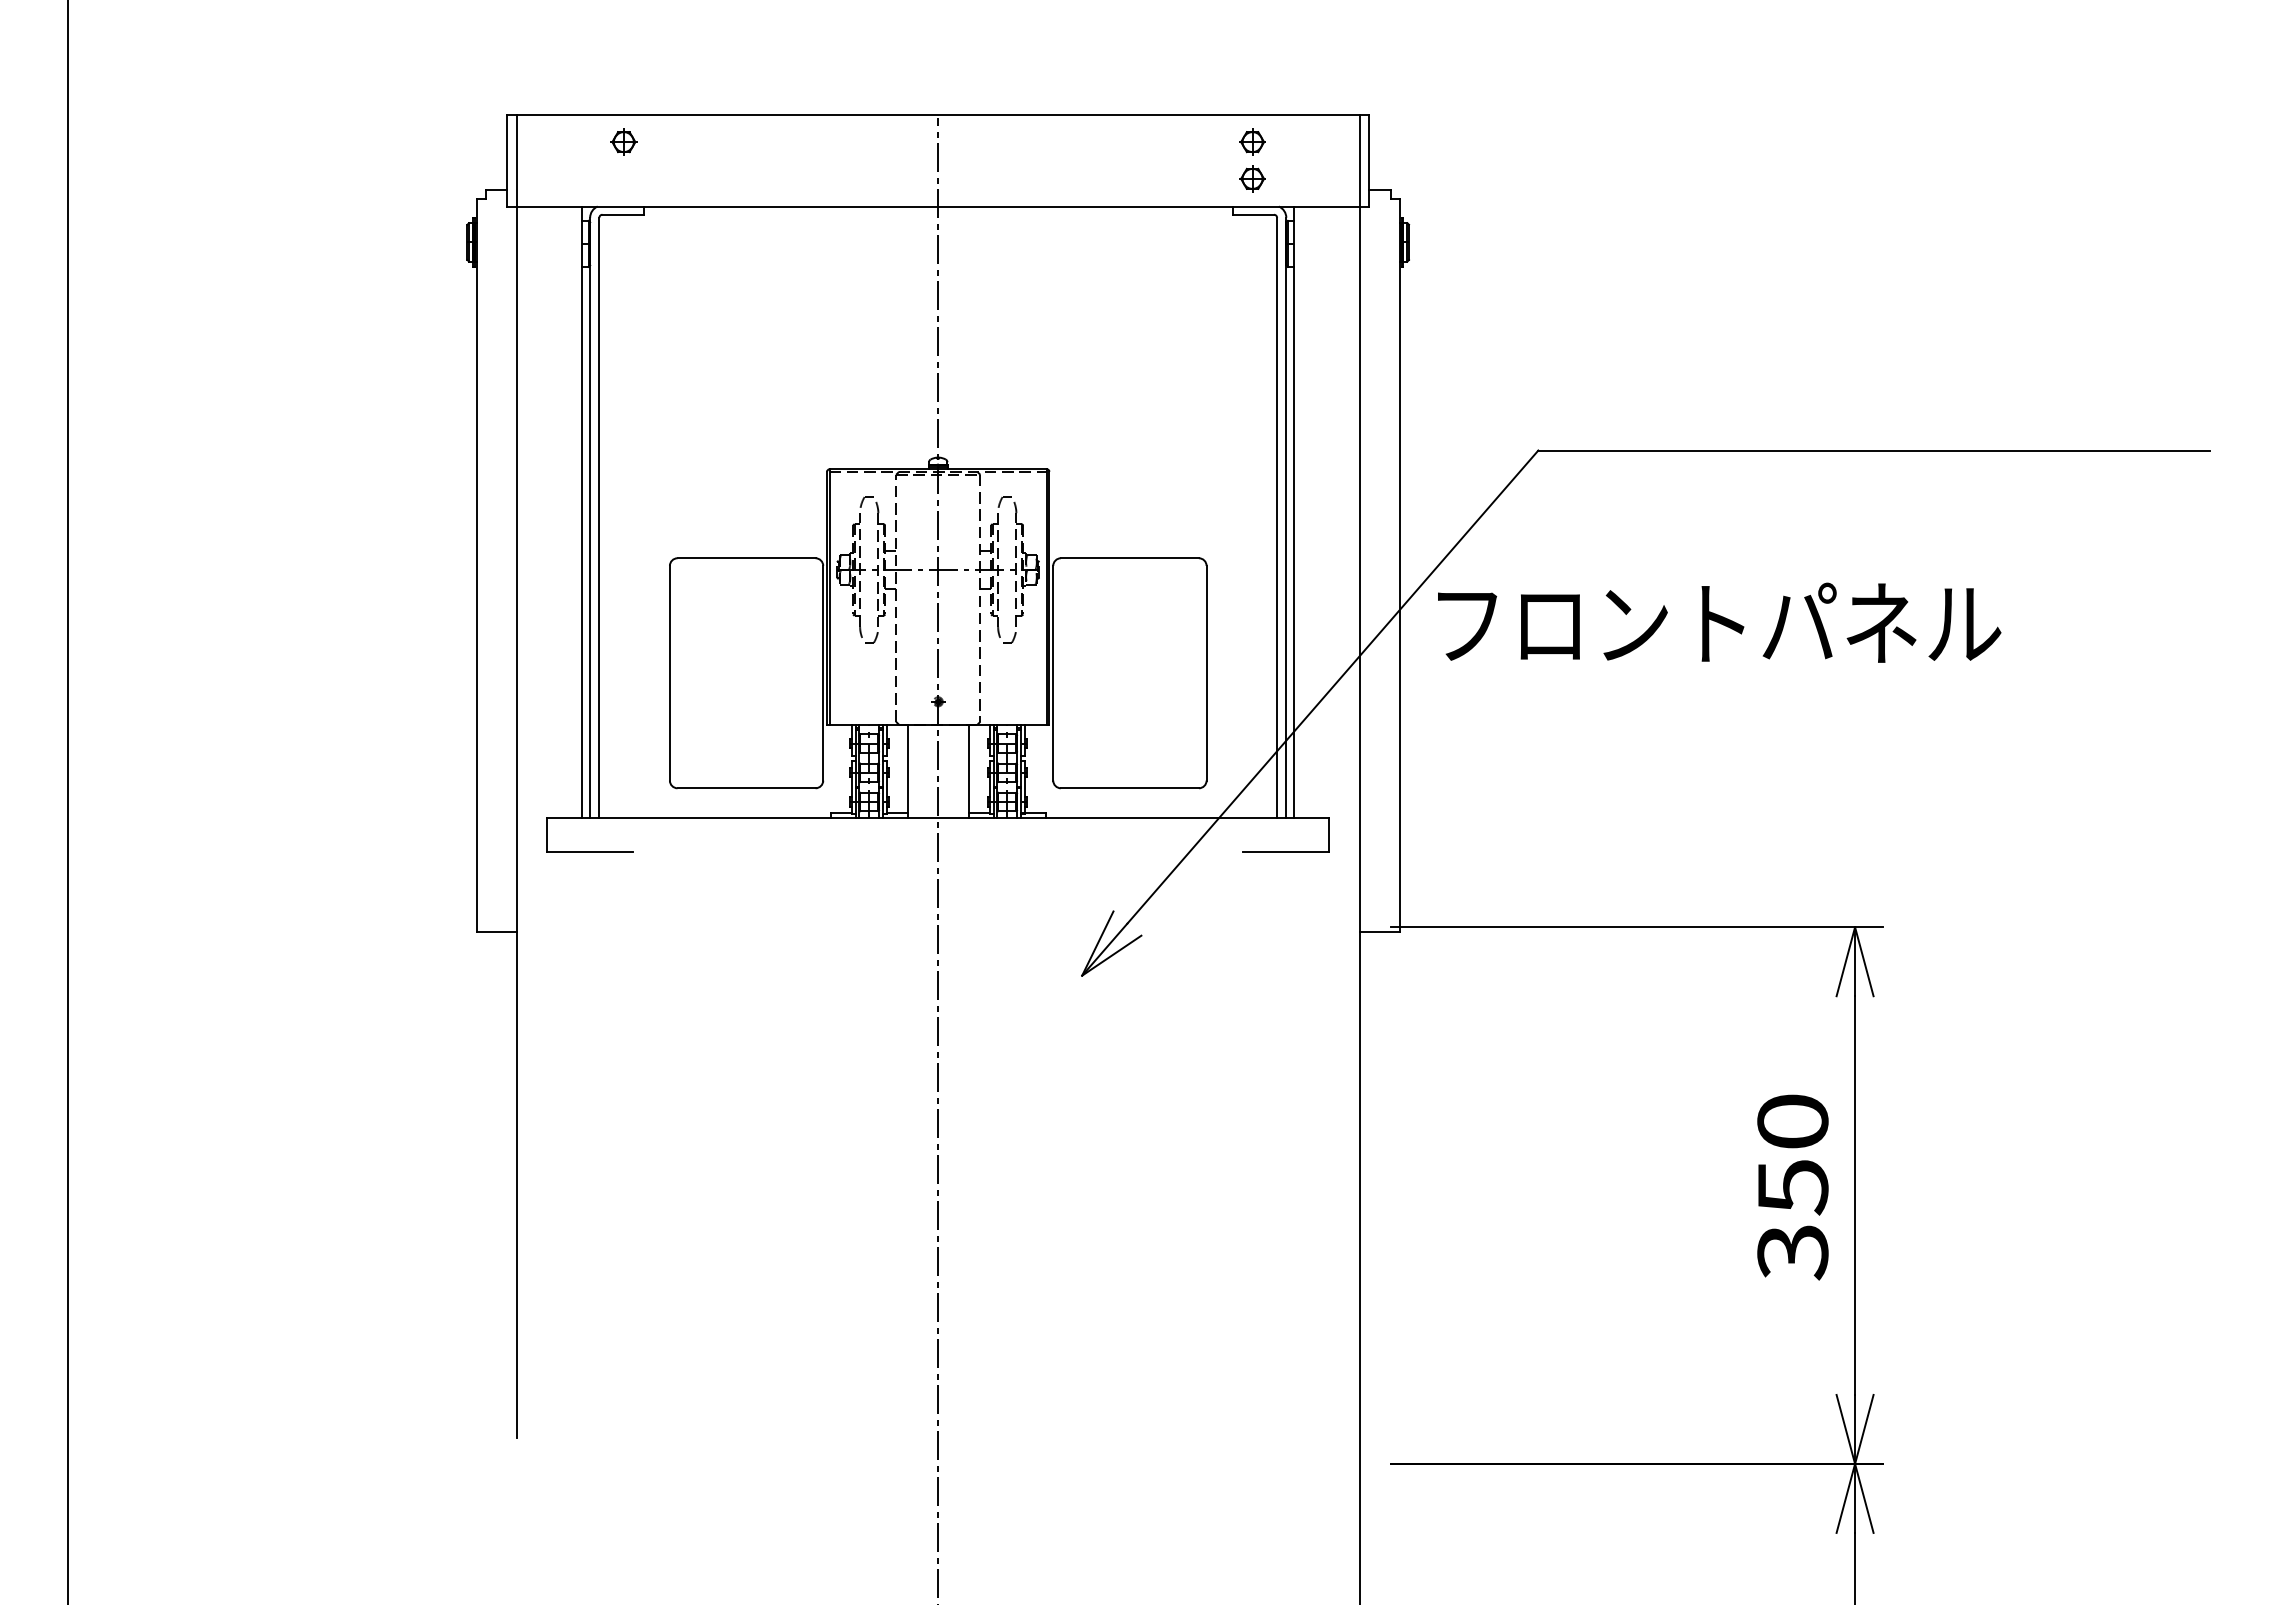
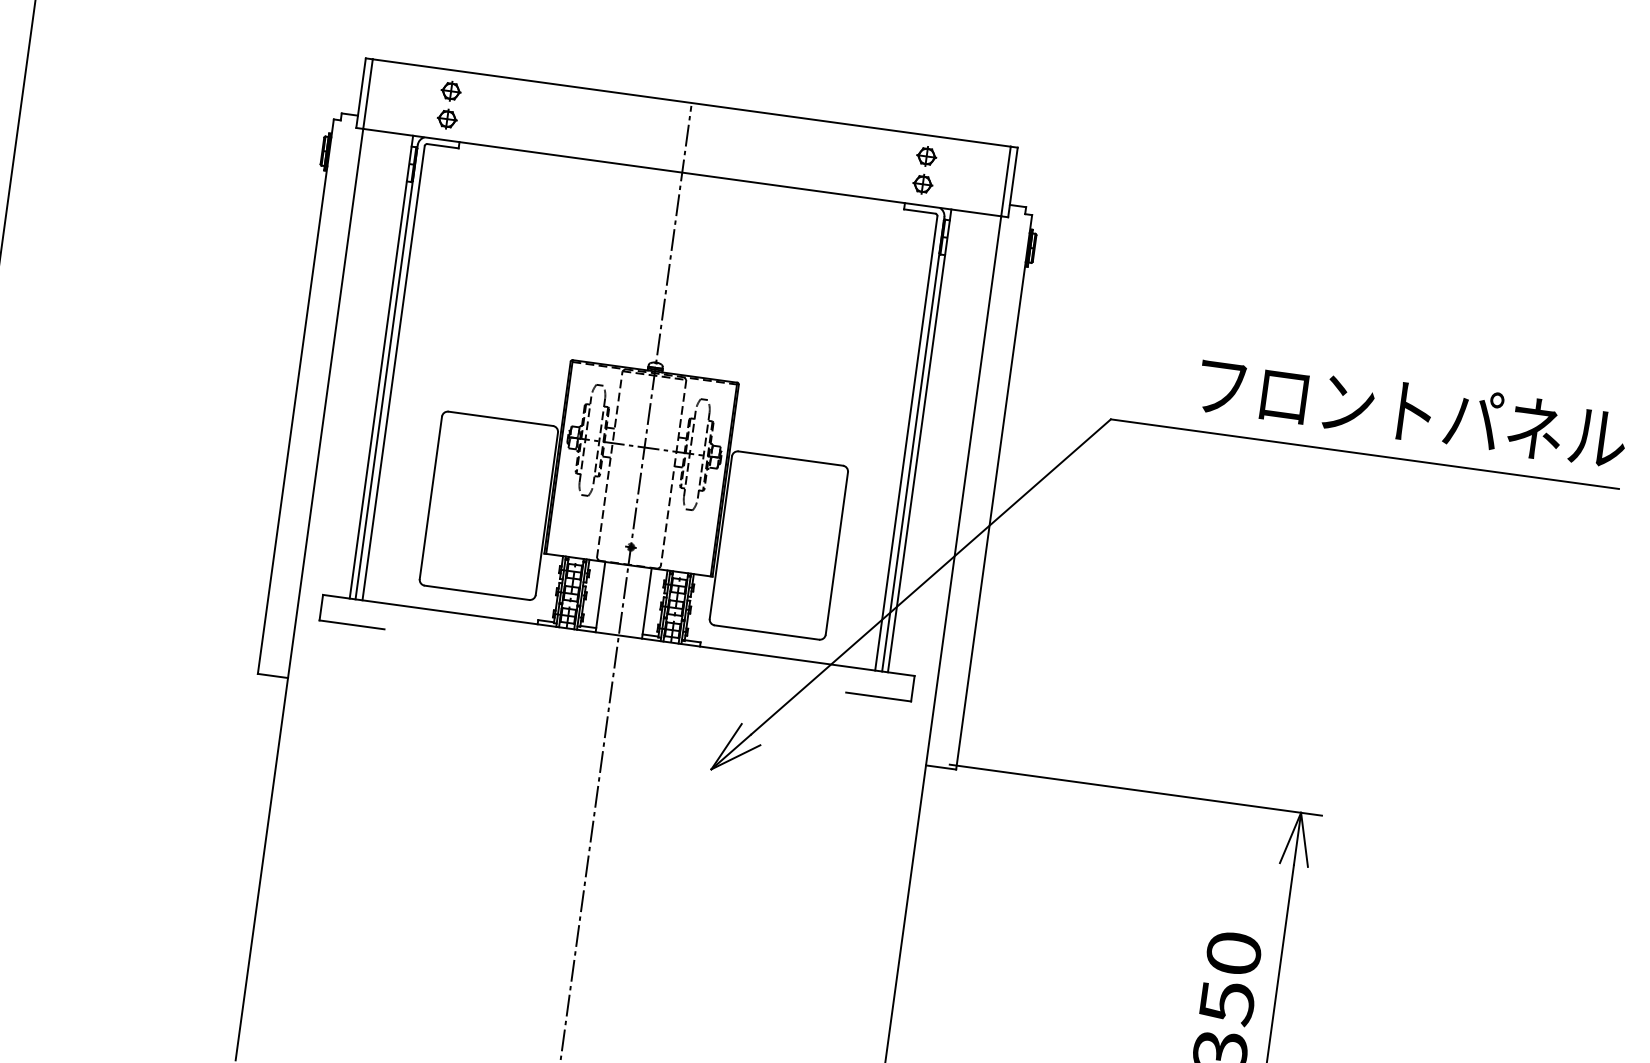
part: (623, 178) -> (447, 118), added
text: (1719, 622) -> (1412, 411), moved

